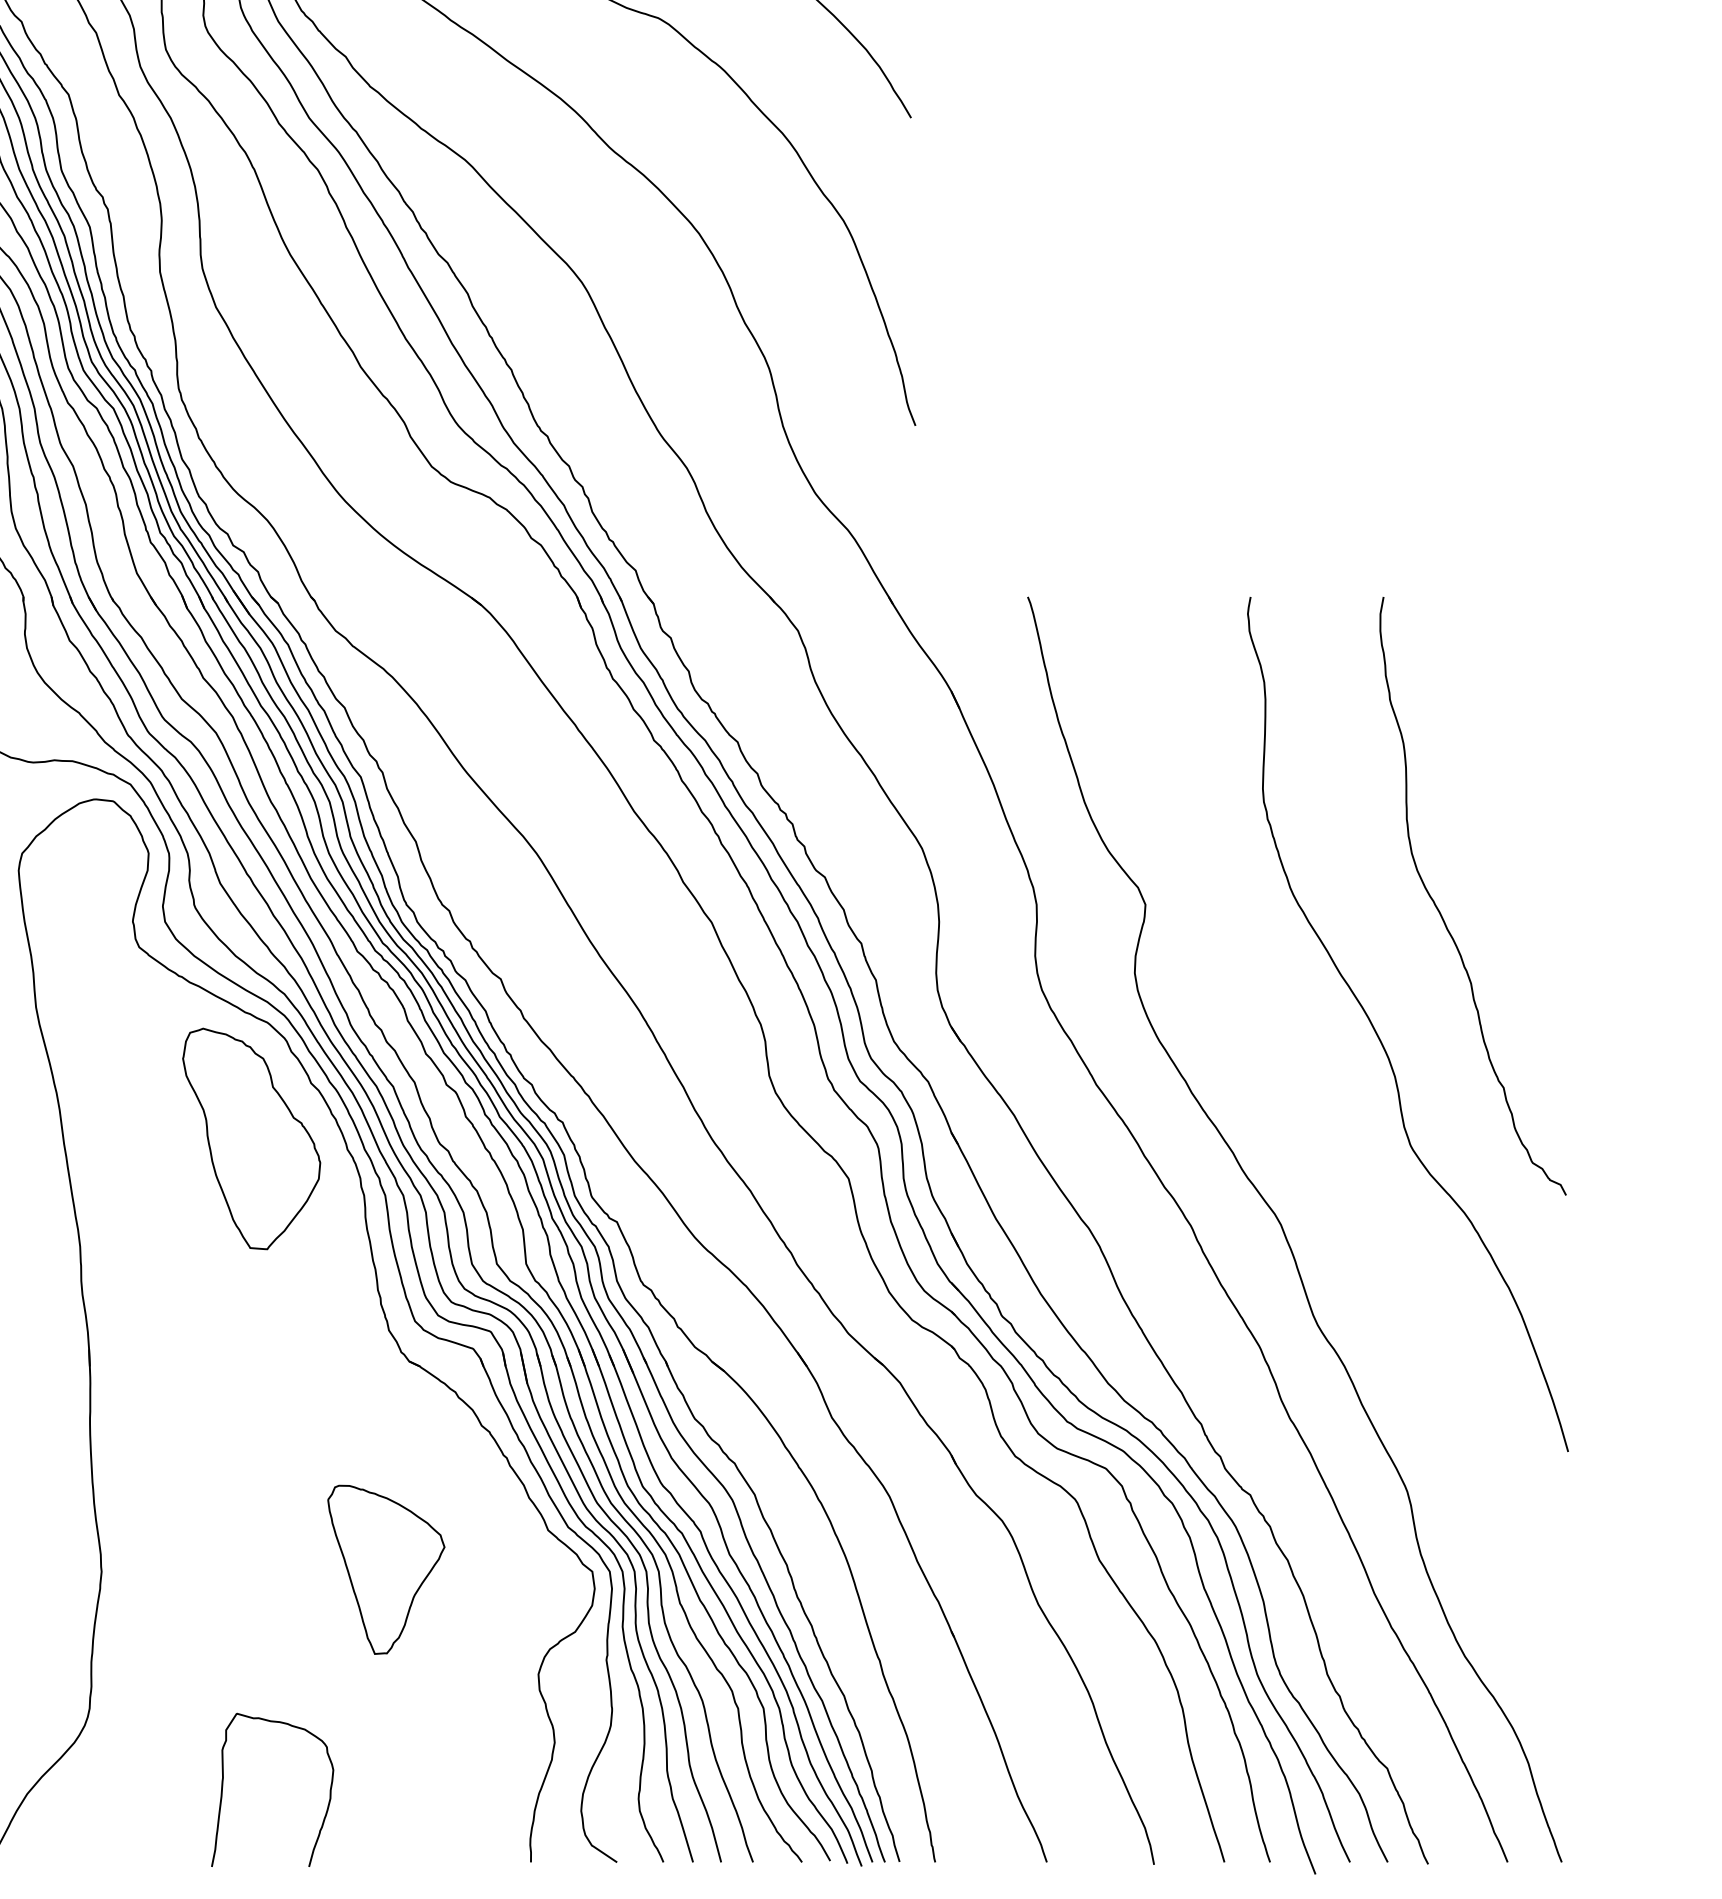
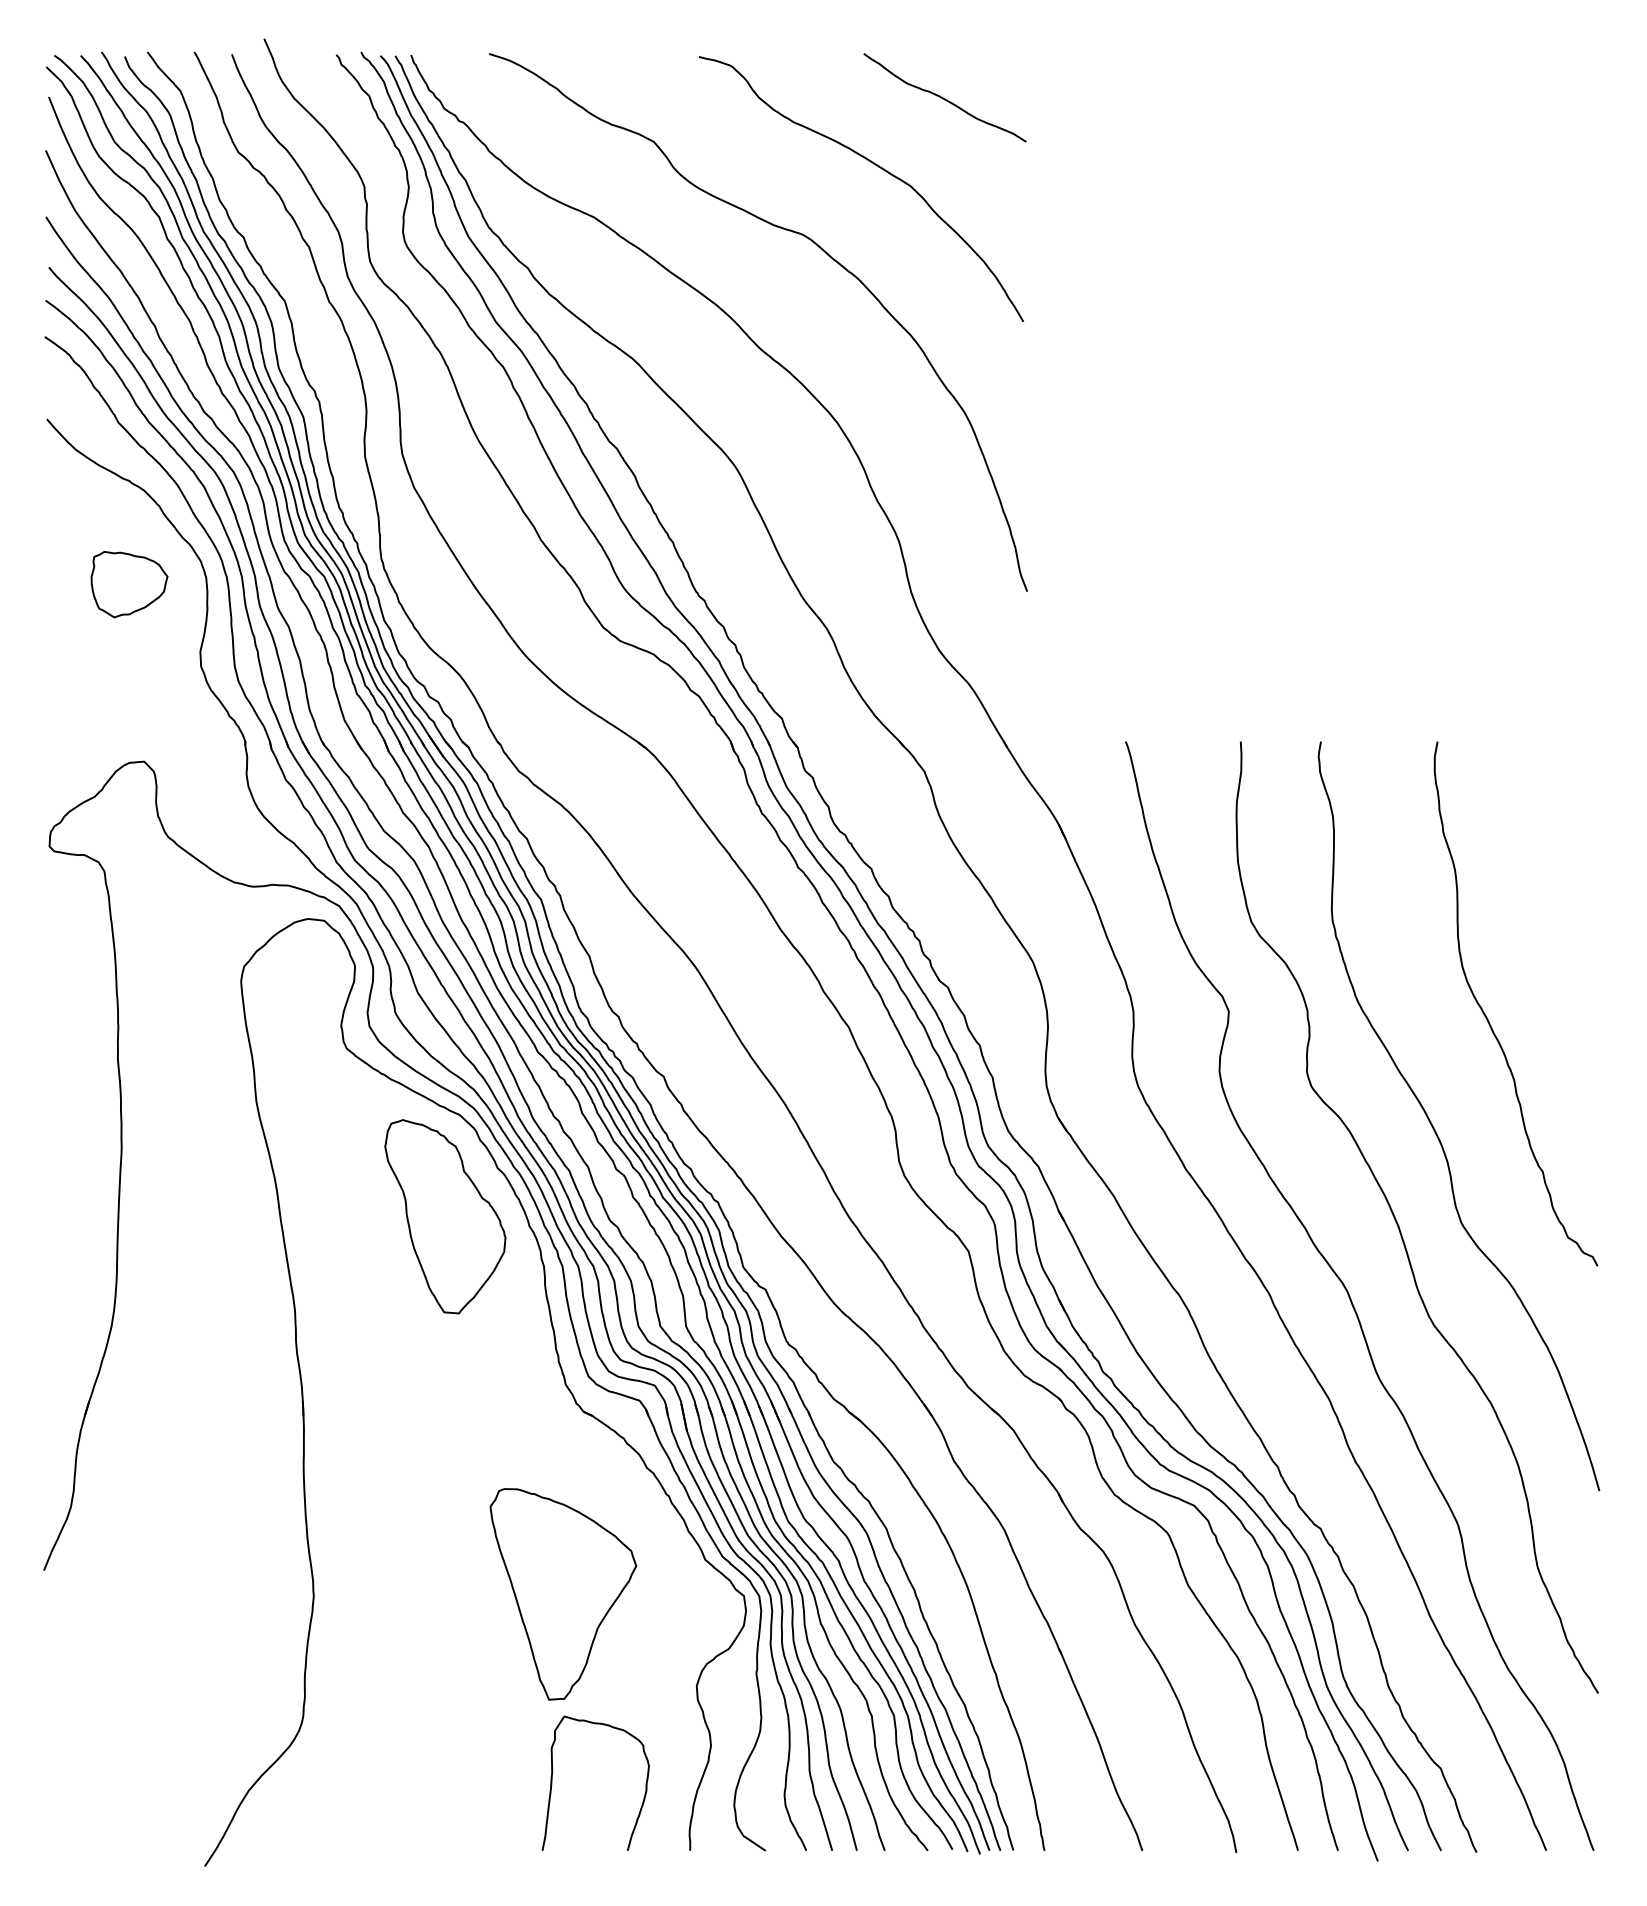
curve: (1339, 1146) -> (1398, 1223), added
part: (386, 1569) -> (563, 1594), size x1.43
curve: (223, 1788) -> (552, 1782), moved

